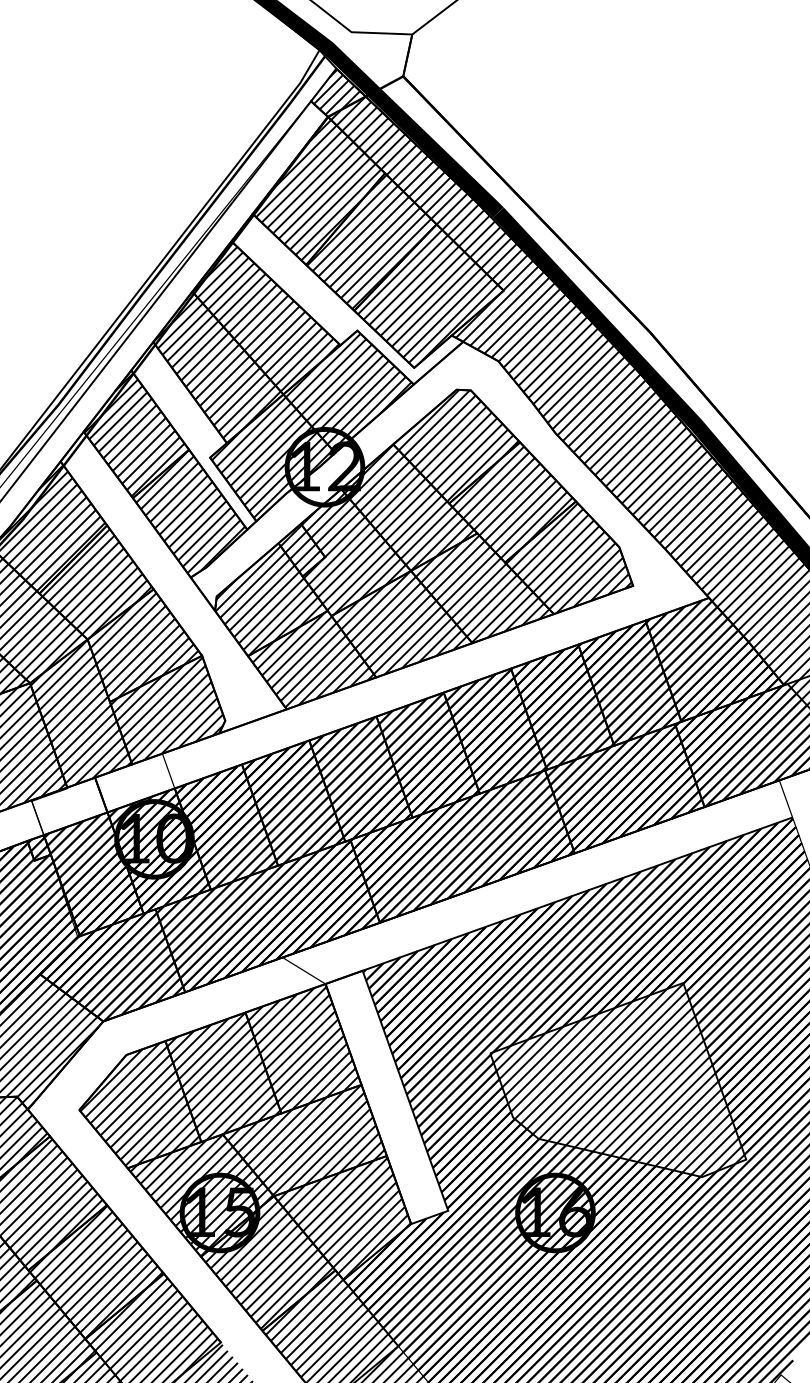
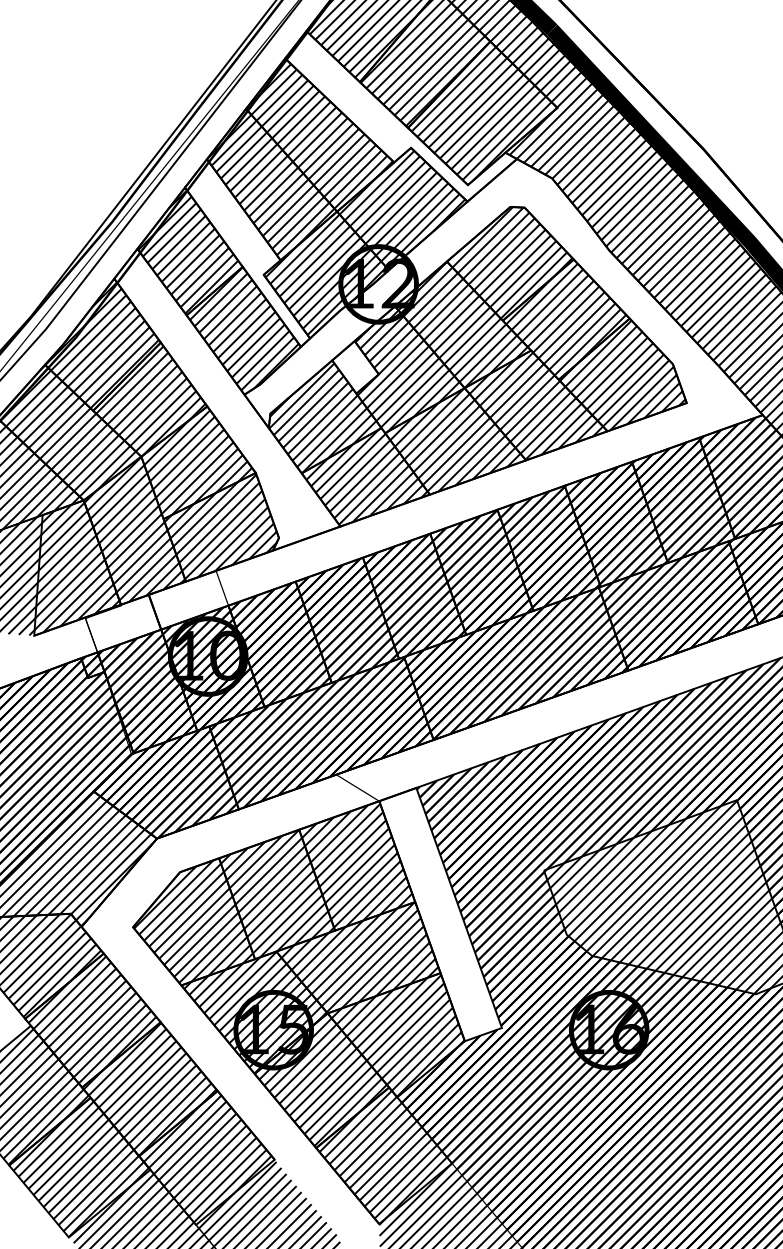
hatch: (302, 548) -> (356, 365), removed

